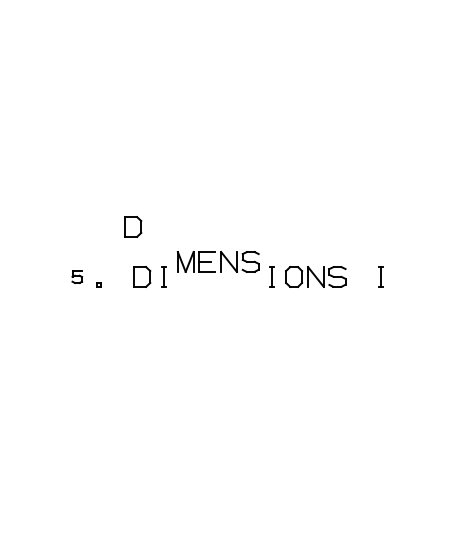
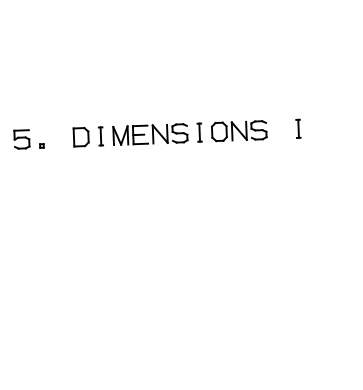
part: (133, 226) -> (71, 91), removed
part: (217, 261) -> (149, 134), moved
part: (77, 276) -> (22, 139), size x1.67

